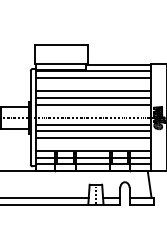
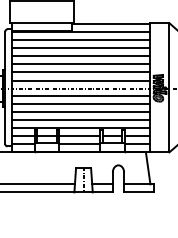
line: (93, 84) -> (80, 47), added
line: (93, 111) -> (80, 80), added
line: (93, 144) -> (80, 120), added

